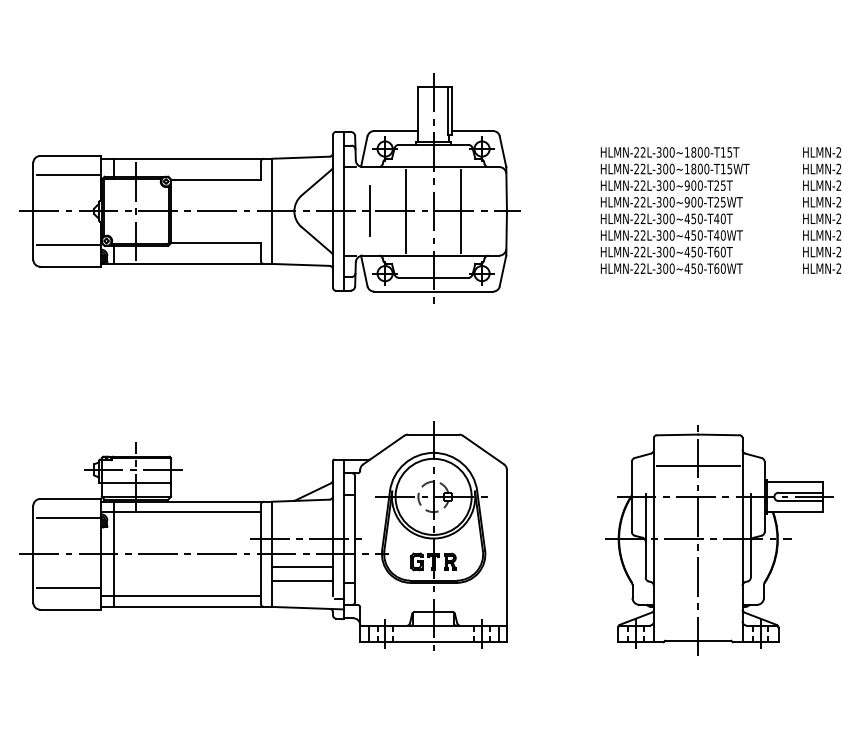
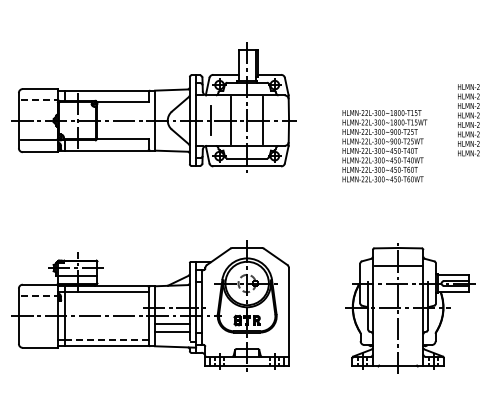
line: (69, 176) -> (39, 100), solid -> dashed
text: (674, 211) -> (384, 146), moved
line: (69, 517) -> (39, 295), solid -> dashed
line: (67, 588) -> (38, 335), removed
line: (186, 596) -> (106, 340), solid -> dashed

